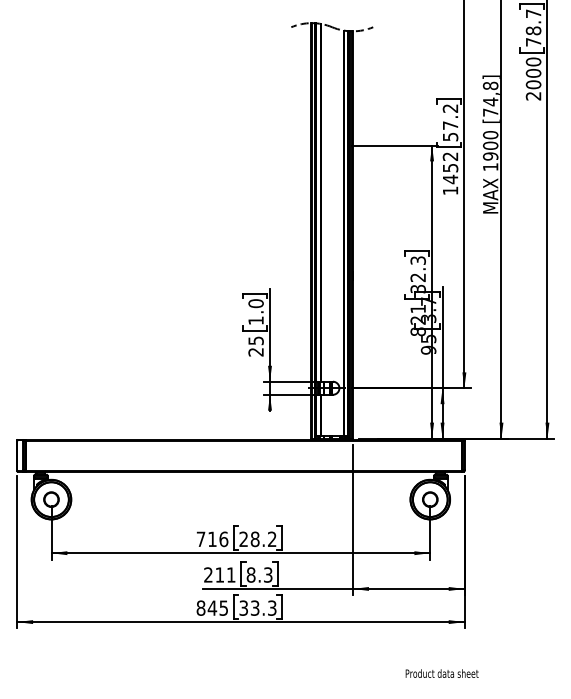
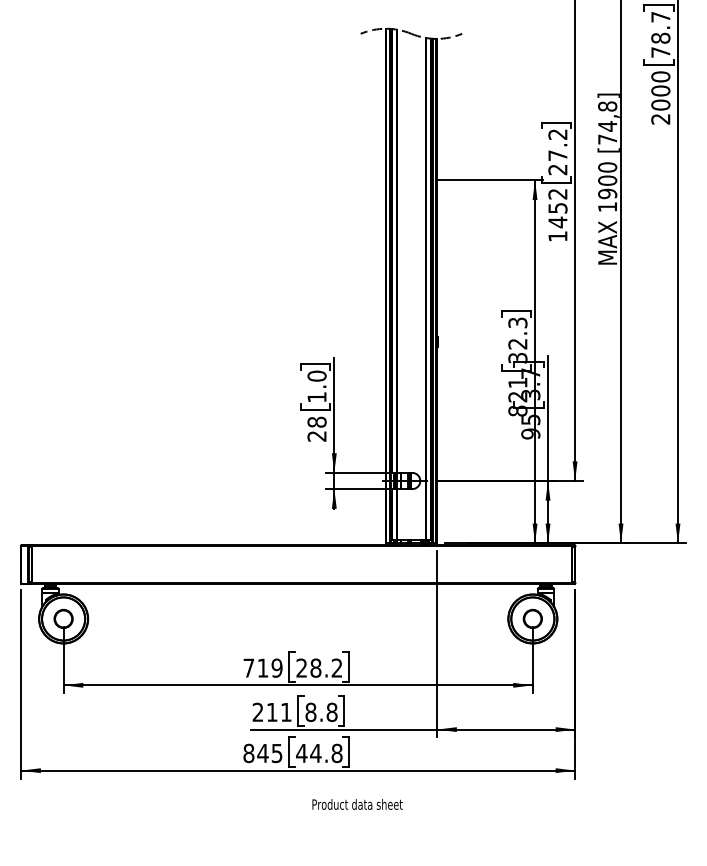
text: (450, 136) -> (557, 169), 57.2 -> 27.2
text: (255, 340) -> (316, 421), 25 -> 28
text: (223, 538) -> (276, 667), 716 -> 719
text: (267, 574) -> (331, 711), 8.3 -> 8.8
text: (258, 608) -> (319, 753), 33.3 -> 44.8
text: (442, 673) -> (357, 804), moved

